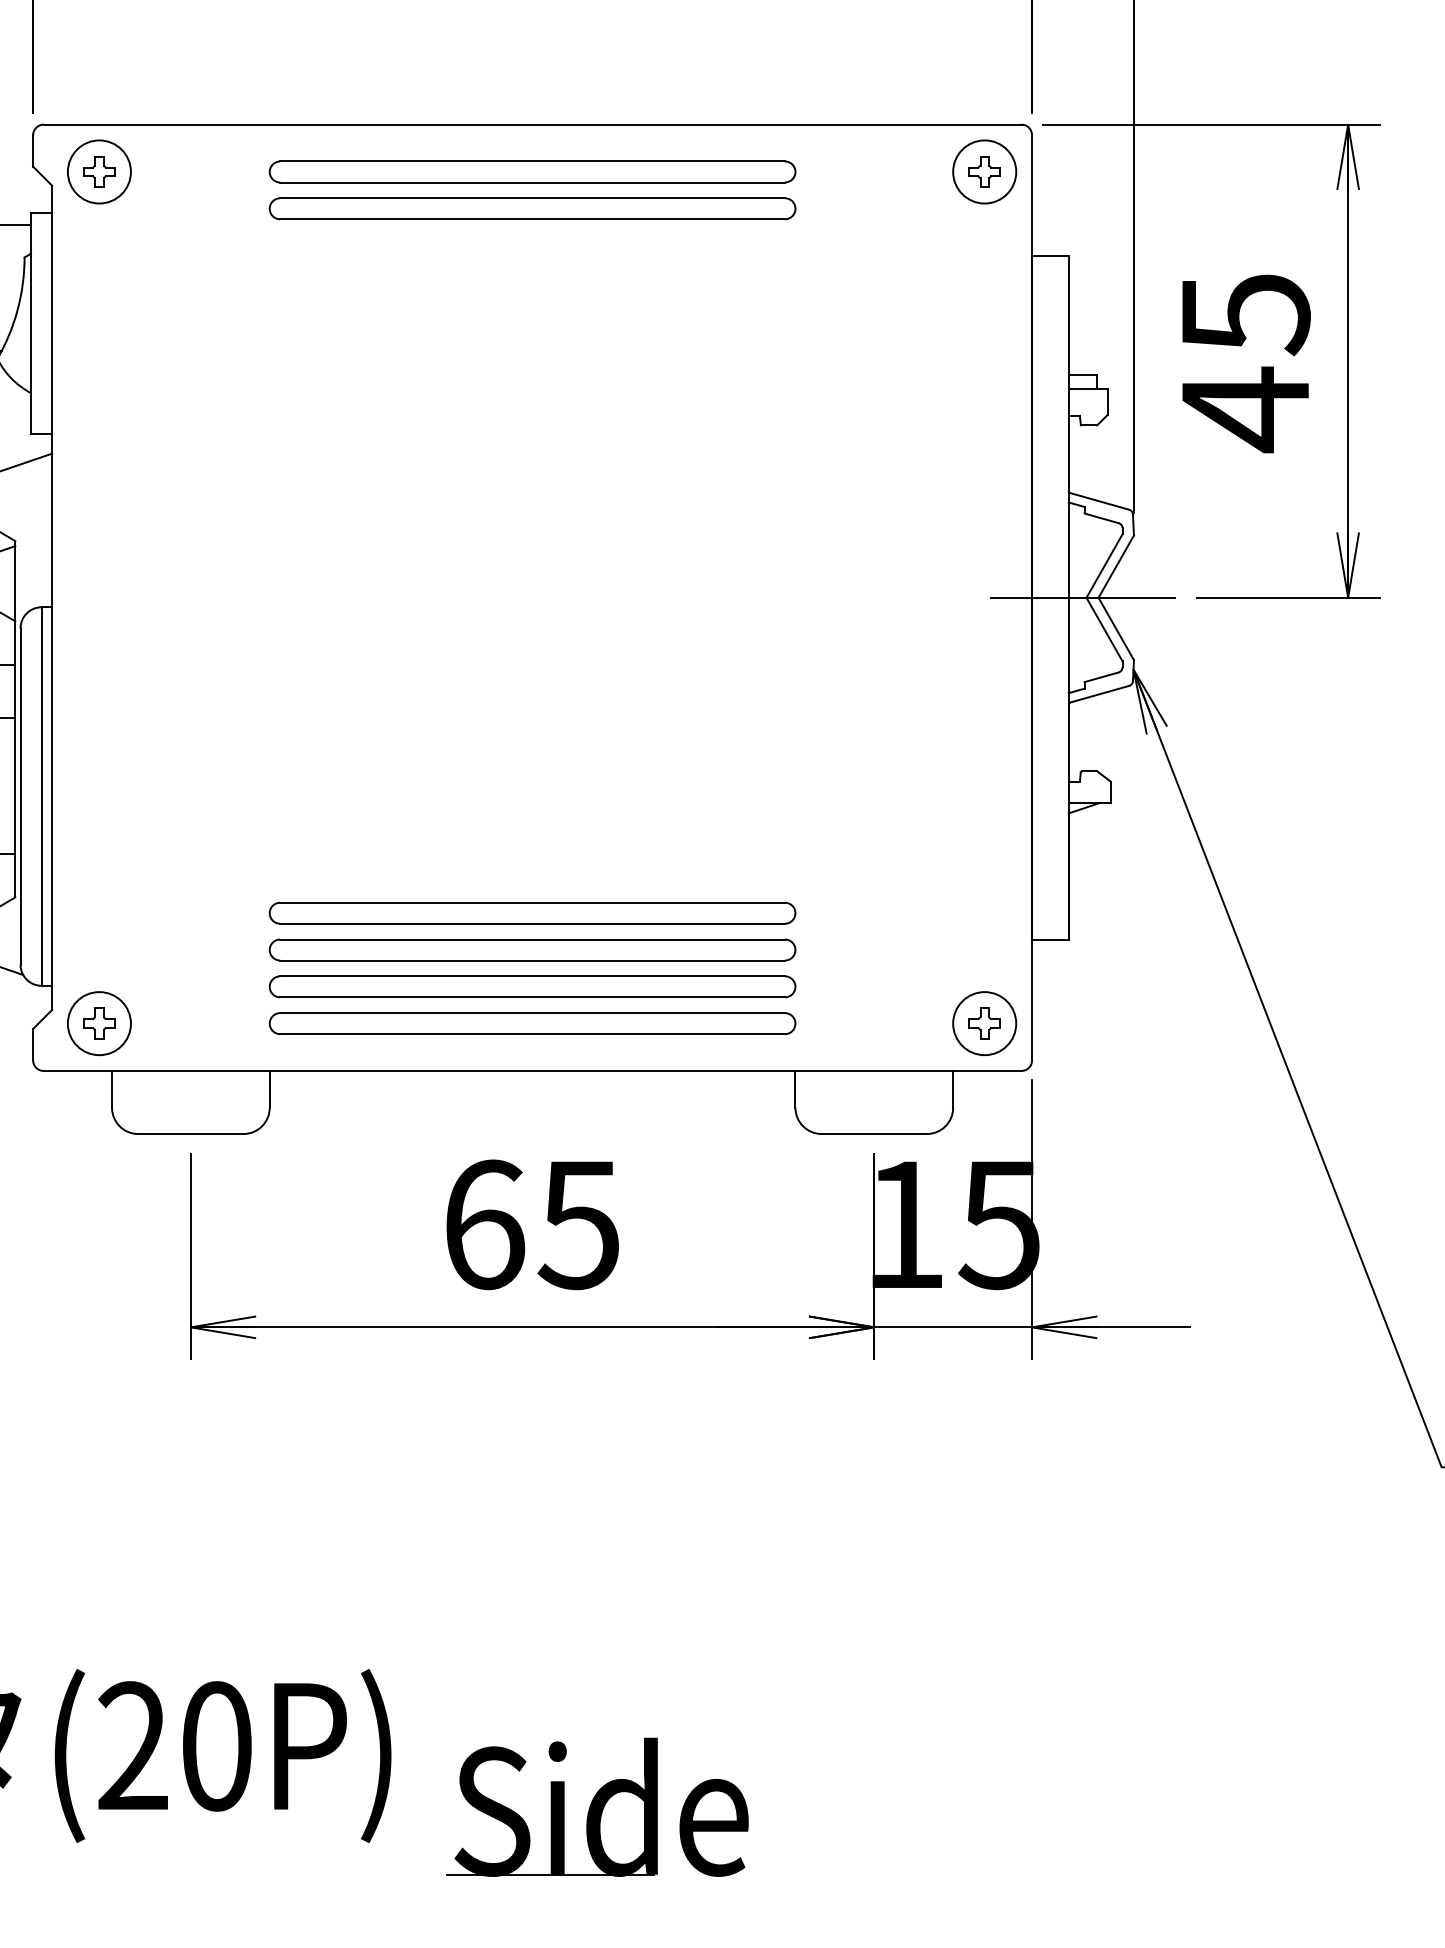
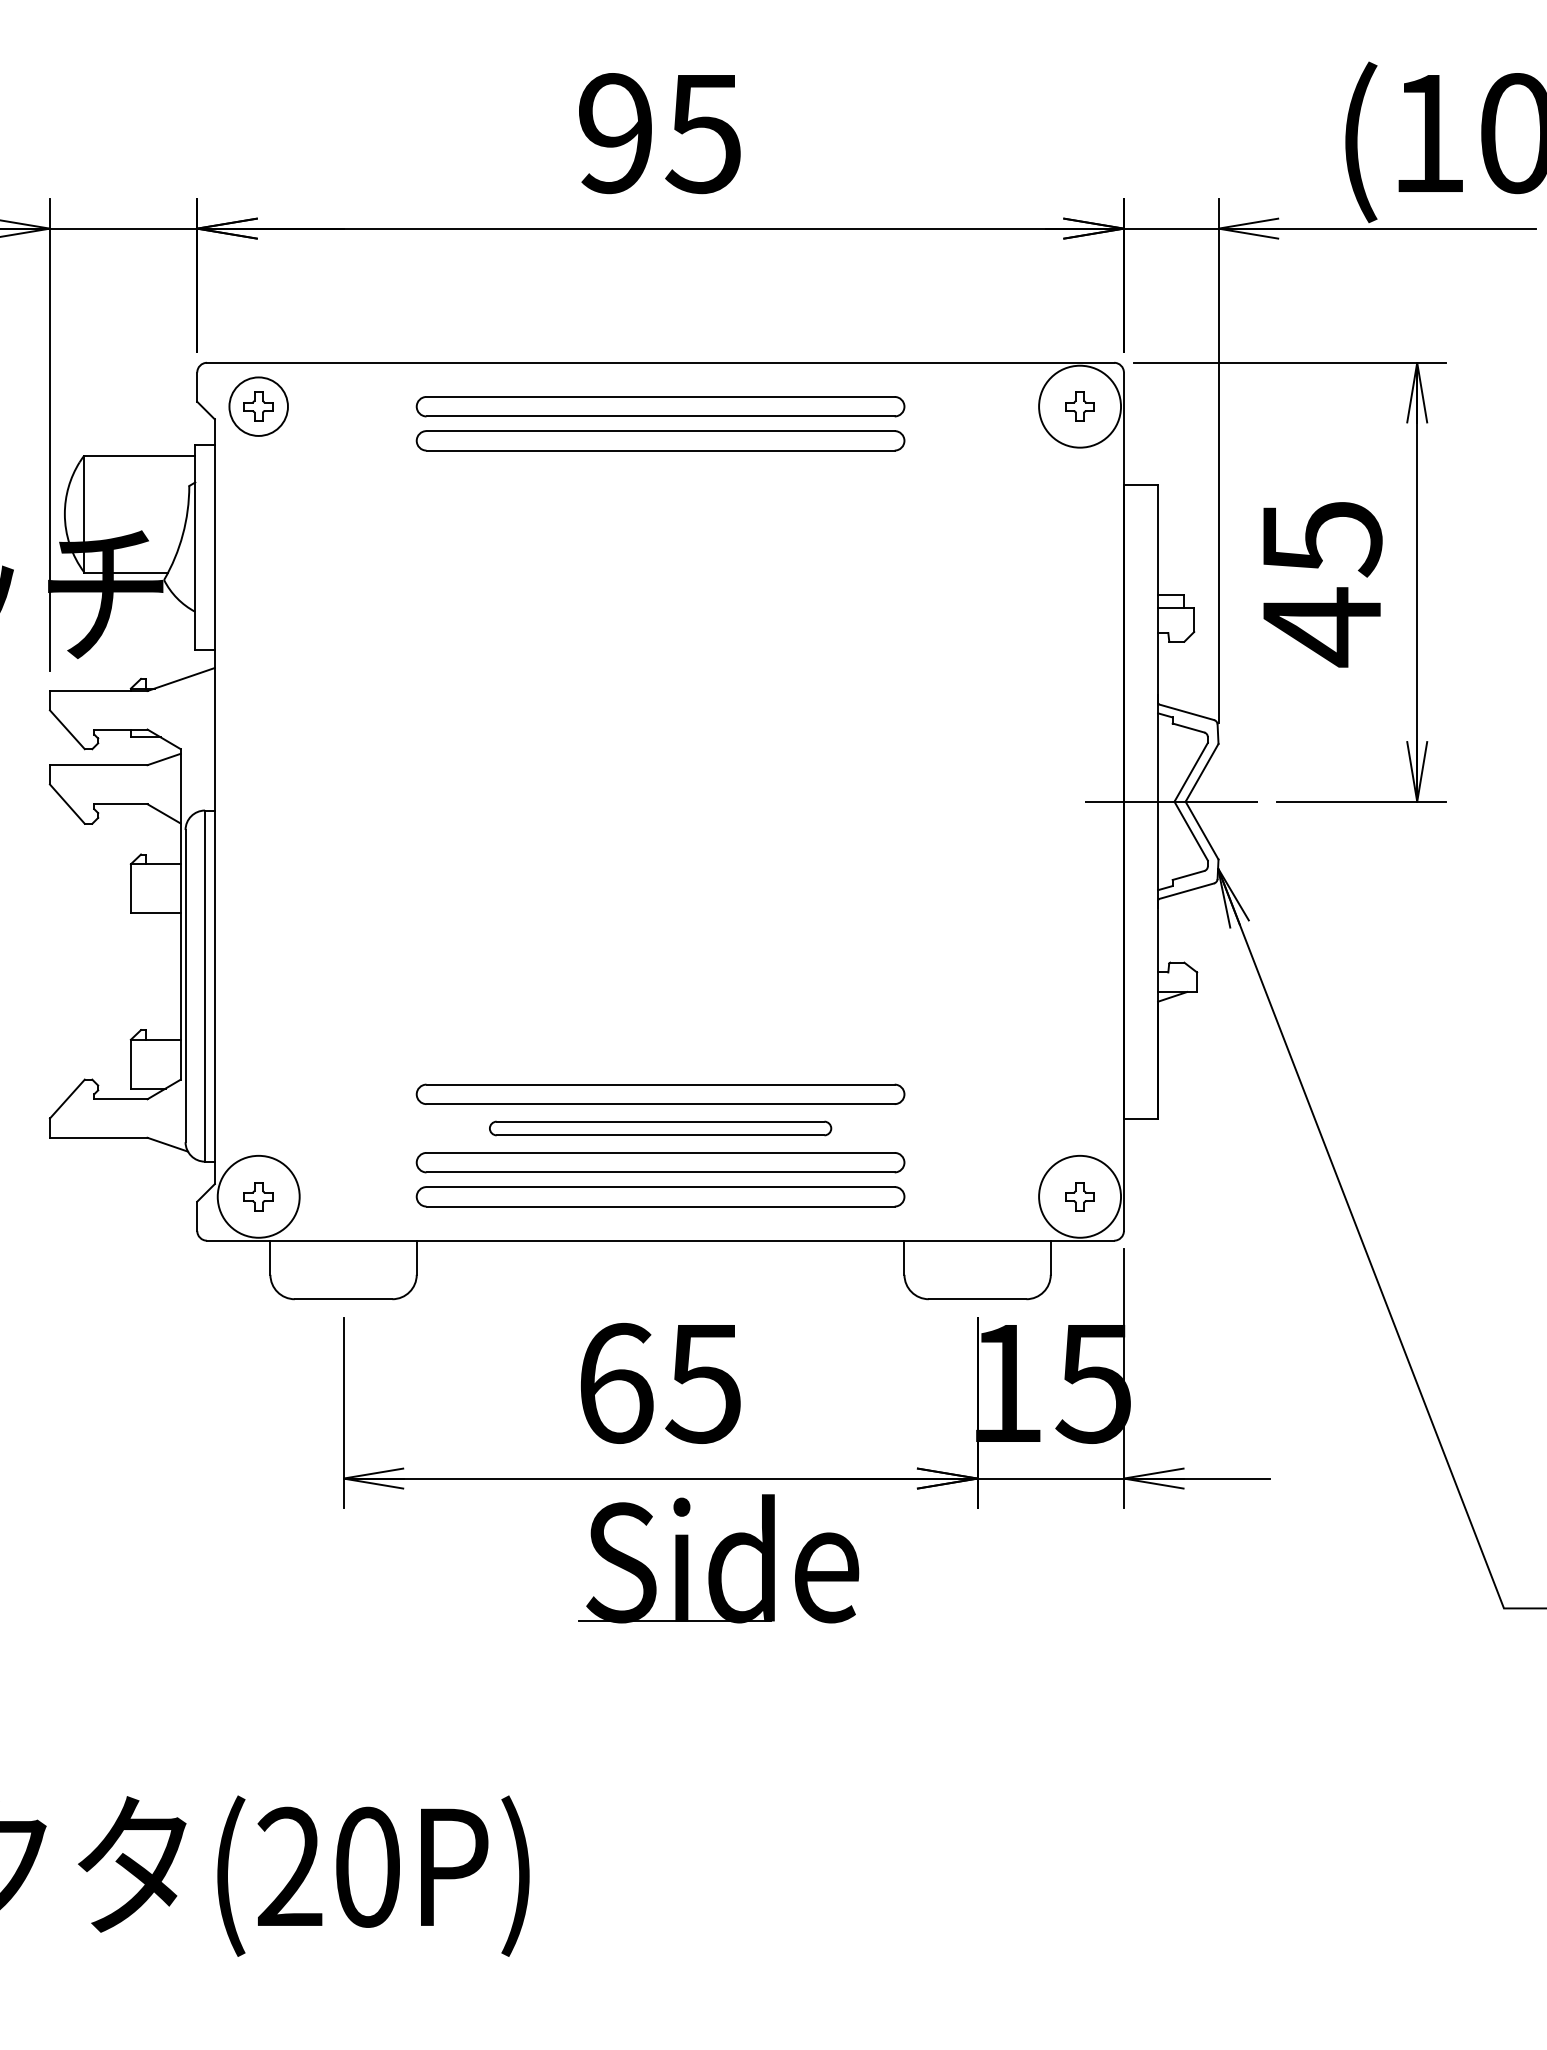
circle: (984, 171) -> (1079, 406), size x1.4
part: (532, 950) -> (660, 1128), size x0.7
circle: (99, 1023) -> (258, 1196), size x1.4
circle: (984, 1023) -> (1079, 1196), size x1.4
part: (597, 1806) -> (718, 1558), moved

